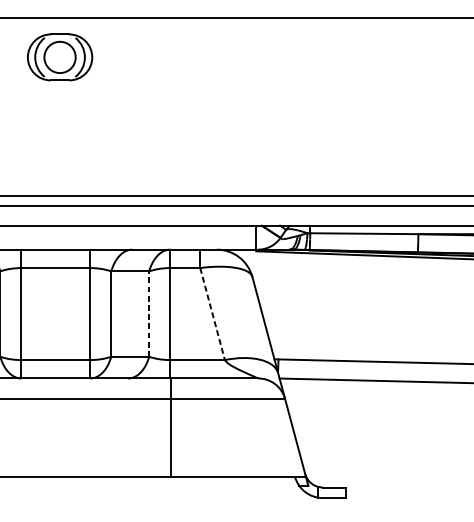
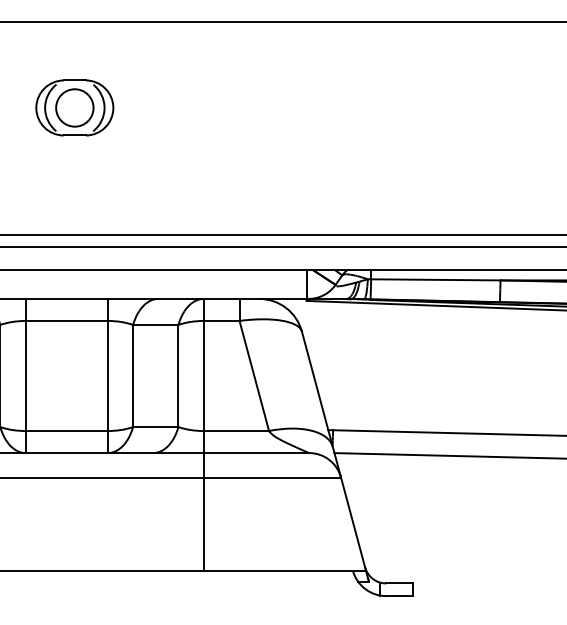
part: (59, 57) -> (74, 107), moved
line: (149, 313) -> (178, 375), dashed -> solid
line: (212, 313) -> (254, 375), dashed -> solid

